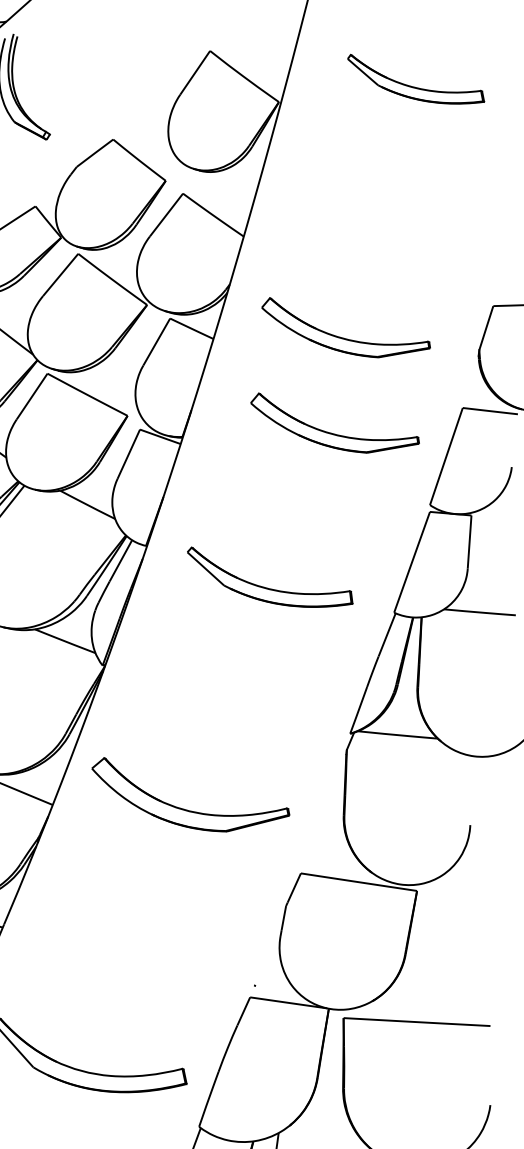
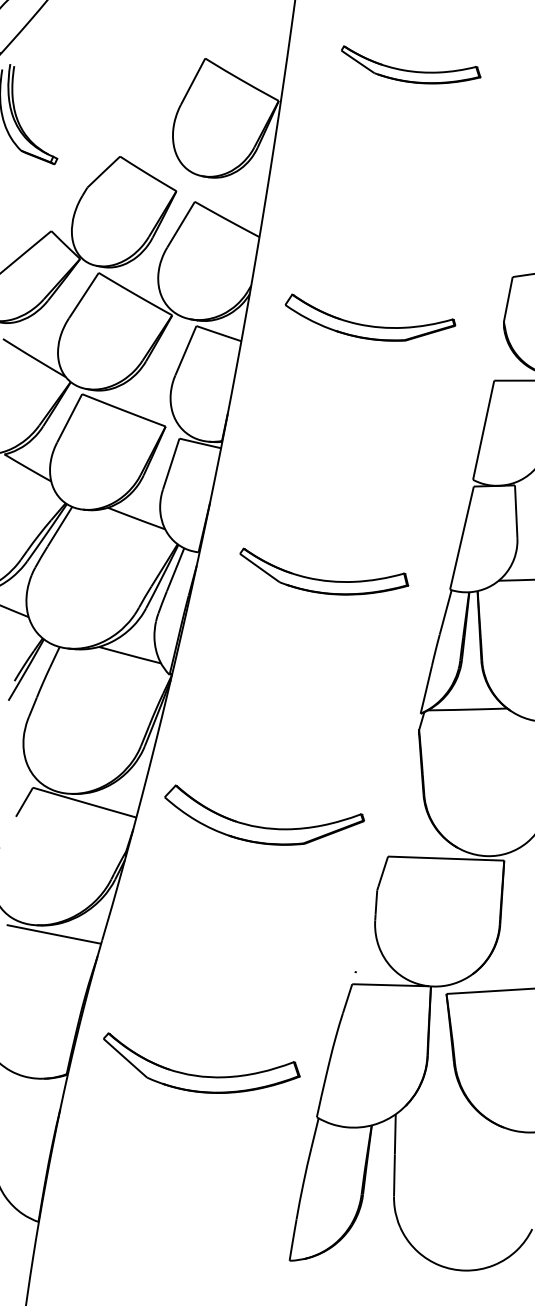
part: (331, 432) -> (367, 419), removed
part: (186, 809) -> (262, 826), moved

